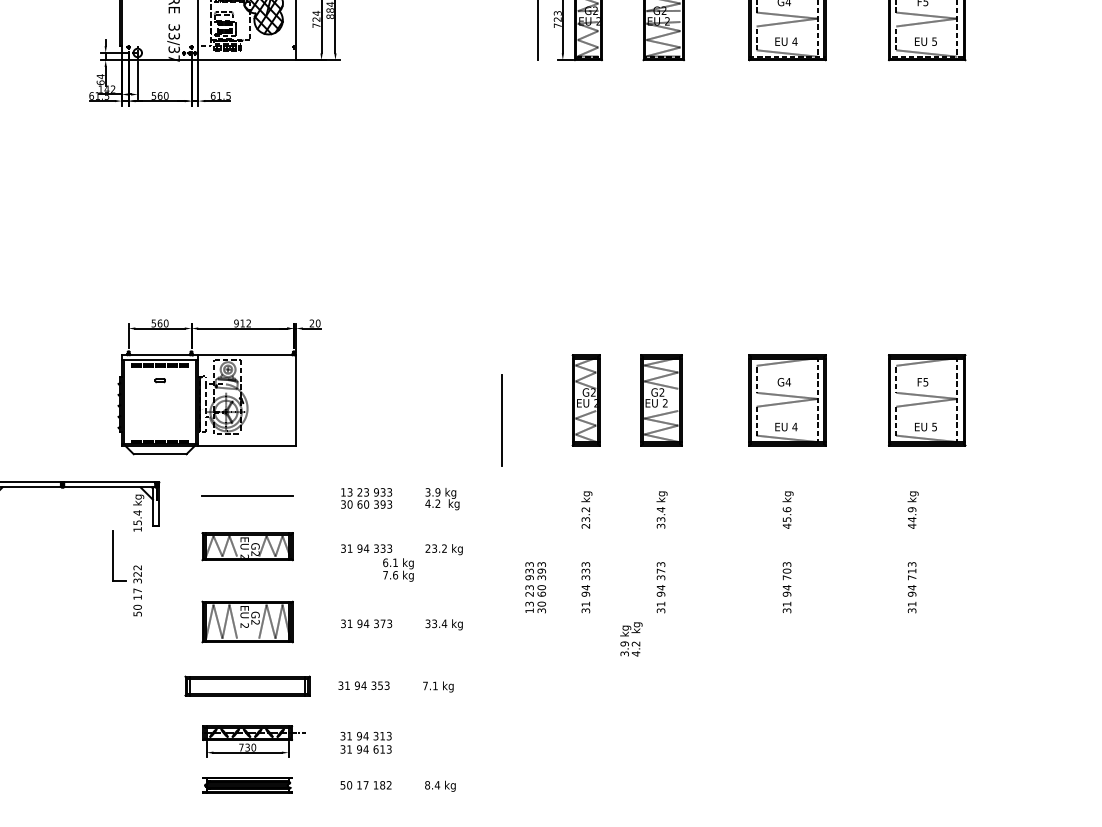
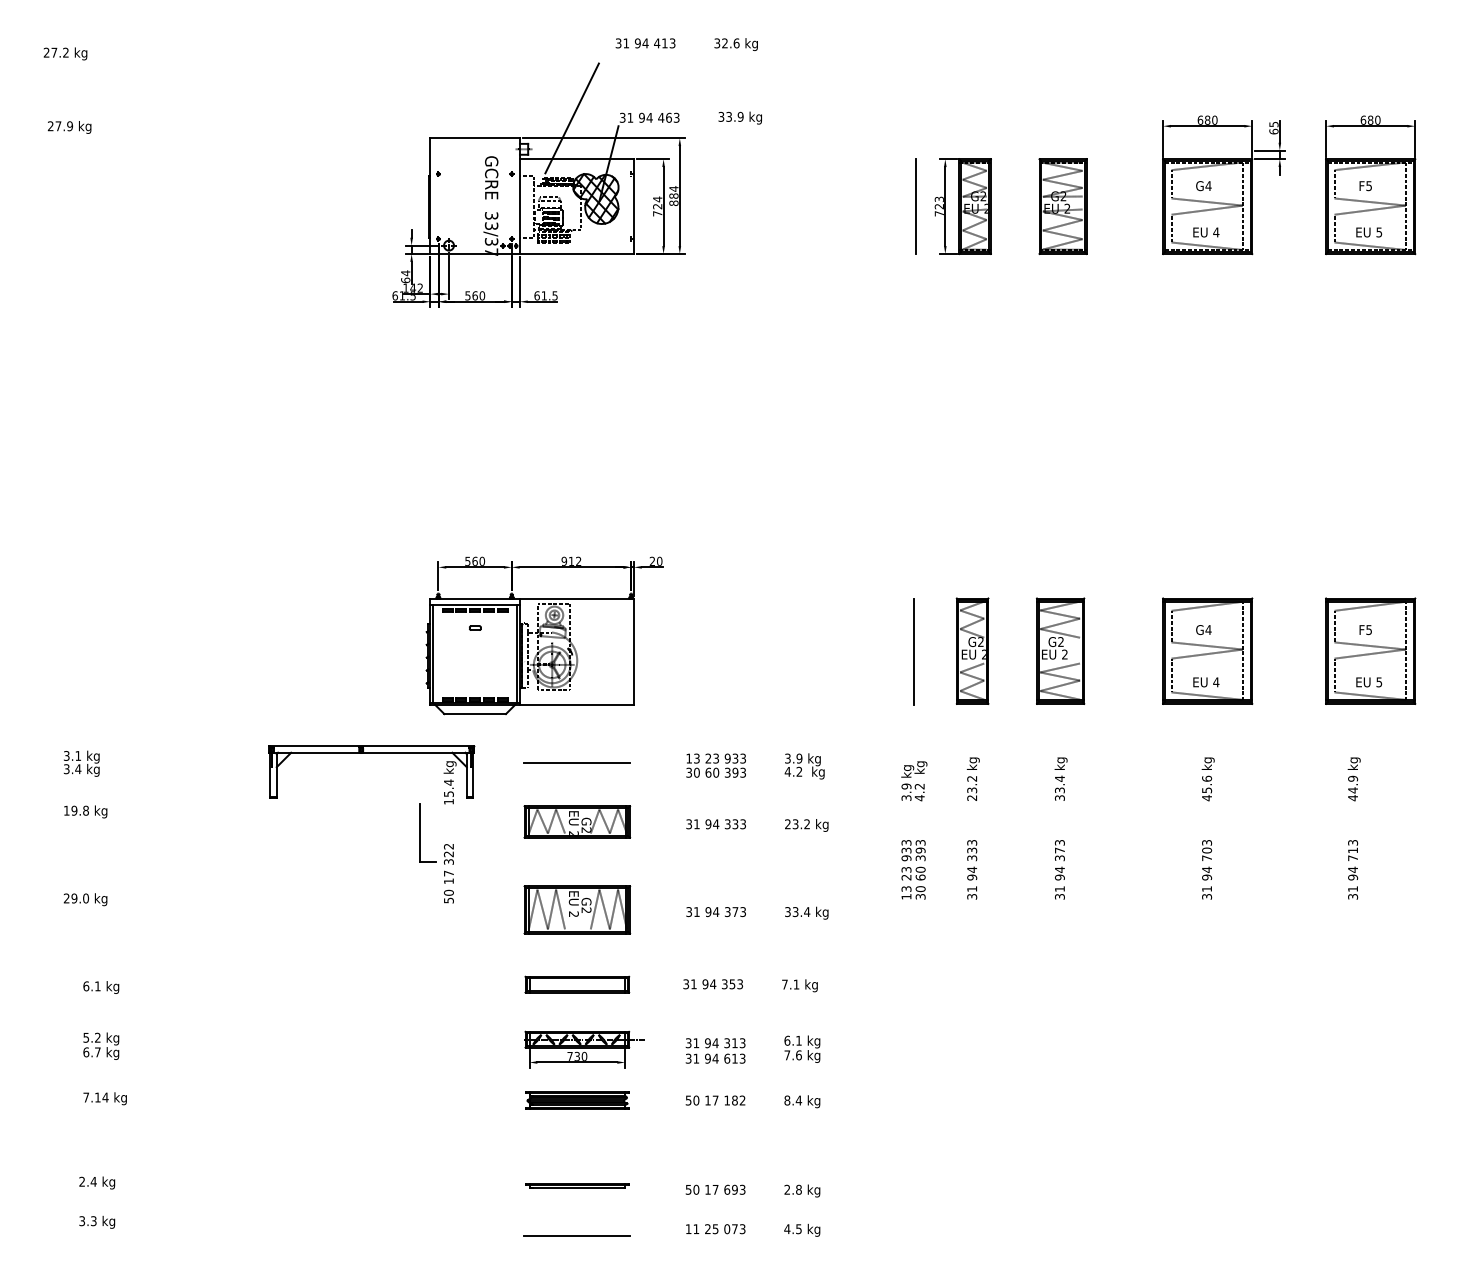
line: (502, 420) -> (913, 651), moved
text: (398, 569) -> (802, 1048), moved
text: (631, 639) -> (914, 781), moved
part: (247, 685) -> (577, 984), size x0.71

